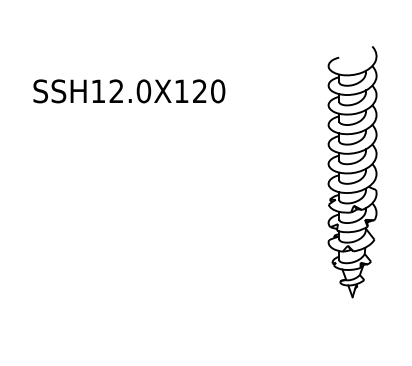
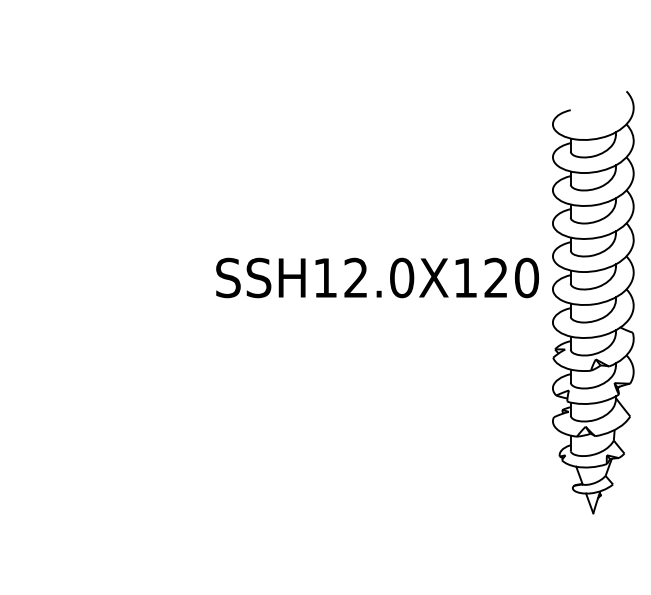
text: (129, 91) -> (377, 278), moved

